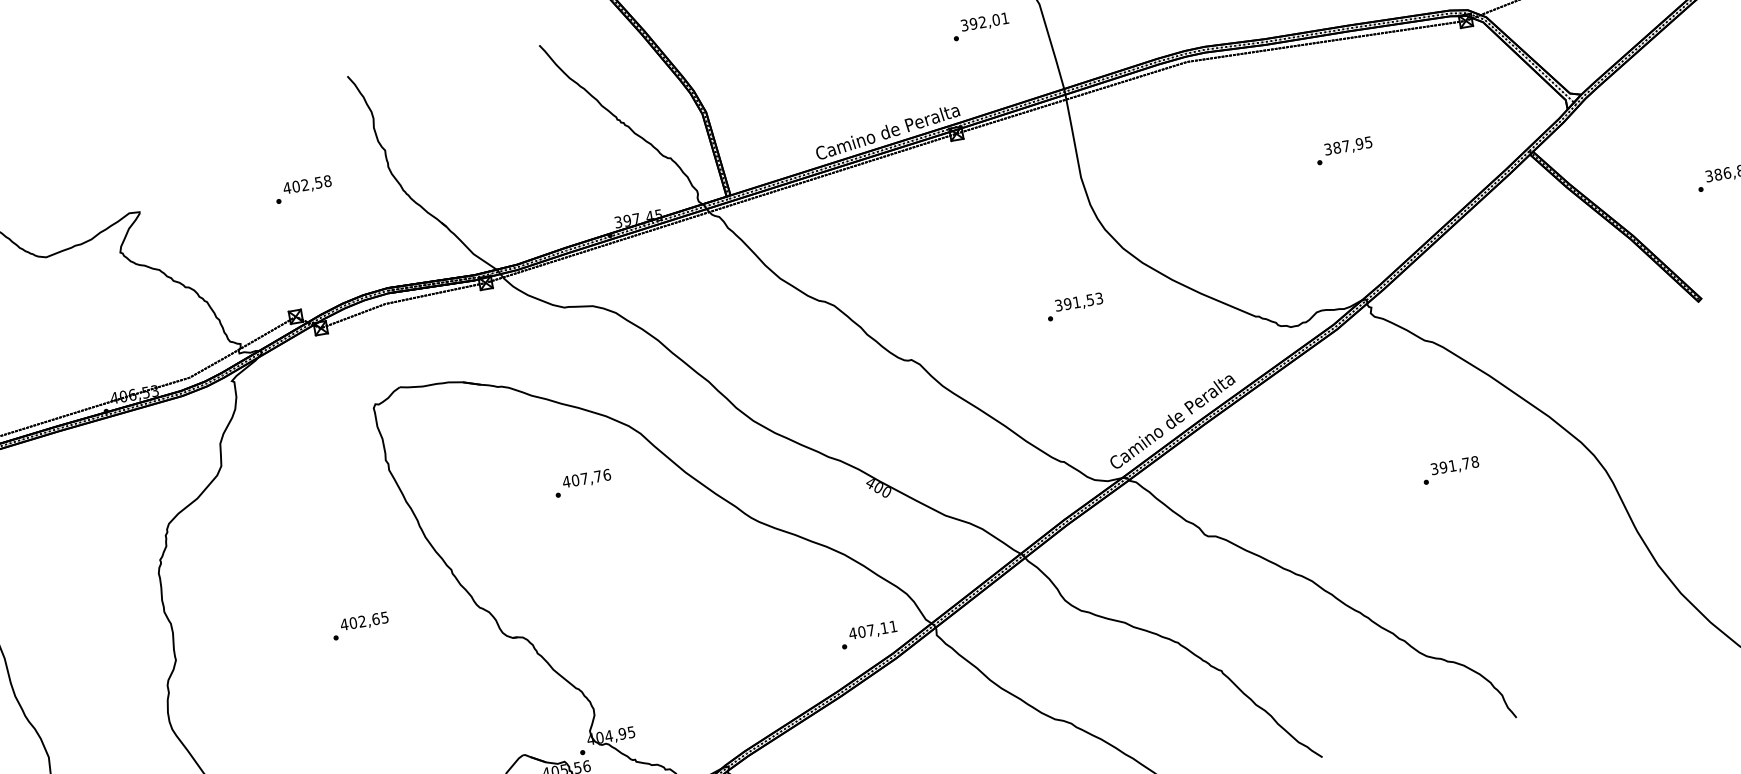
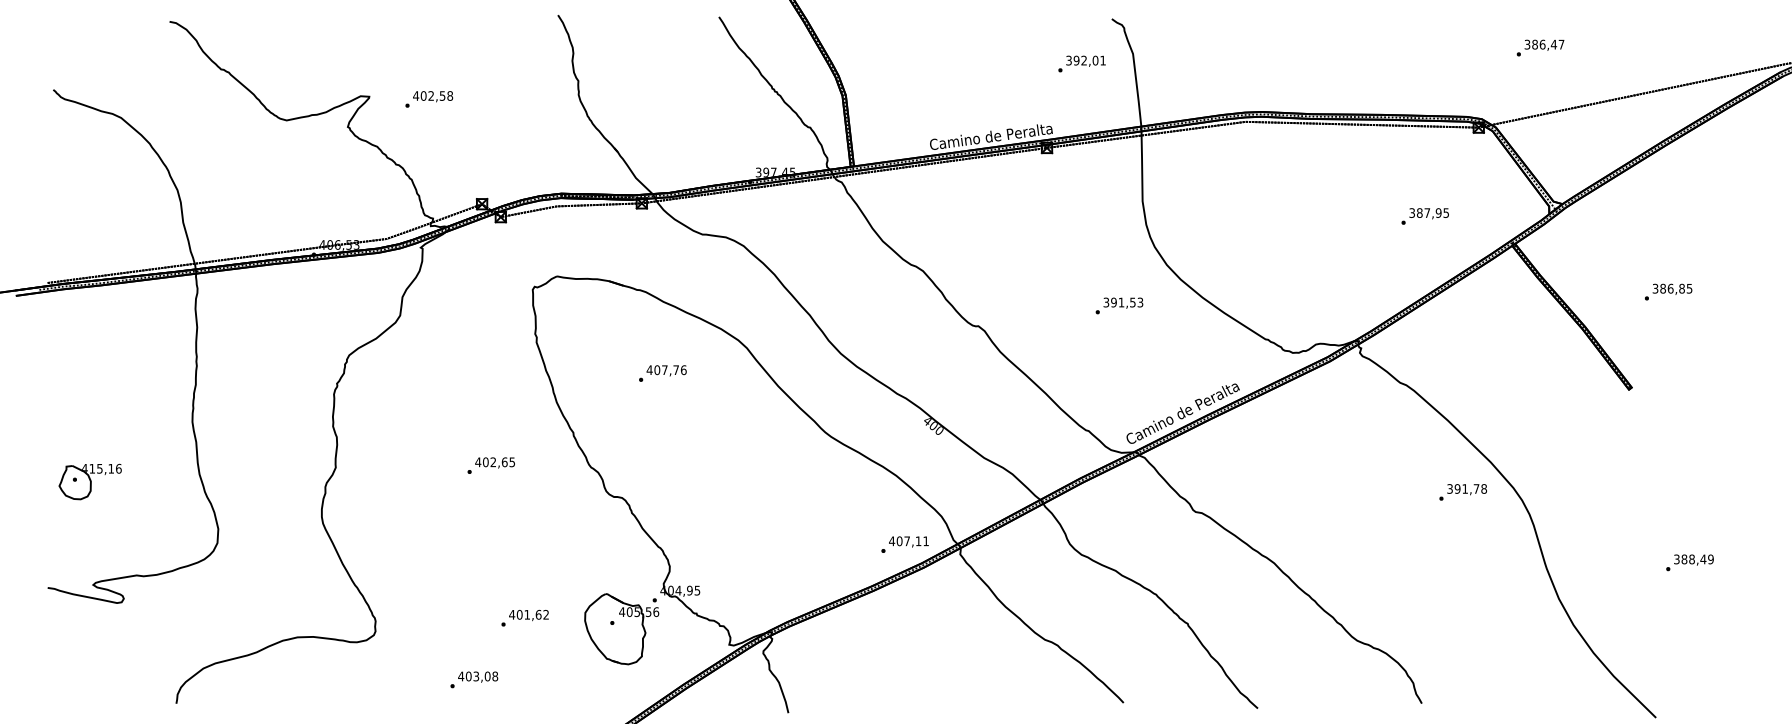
text: (1343, 150) -> (1424, 216), moved
text: (303, 189) -> (429, 99), moved
text: (1450, 470) -> (1462, 492), moved
text: (582, 483) -> (662, 373), moved

